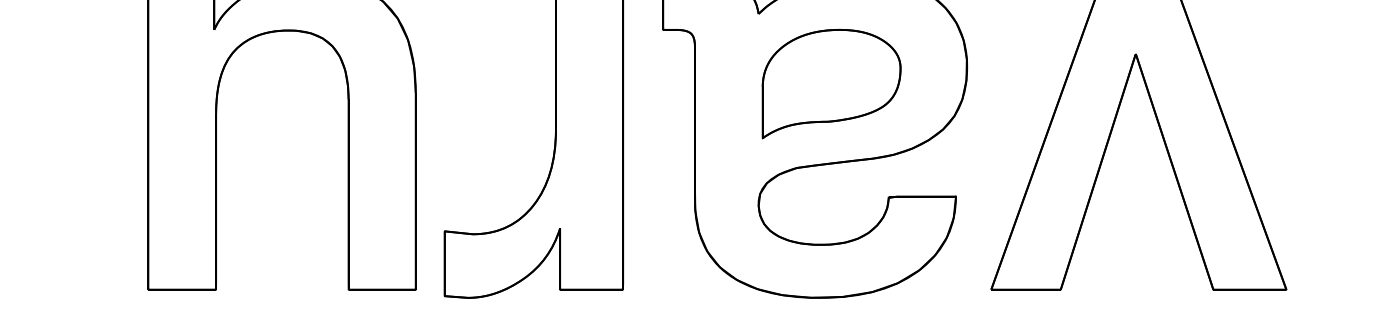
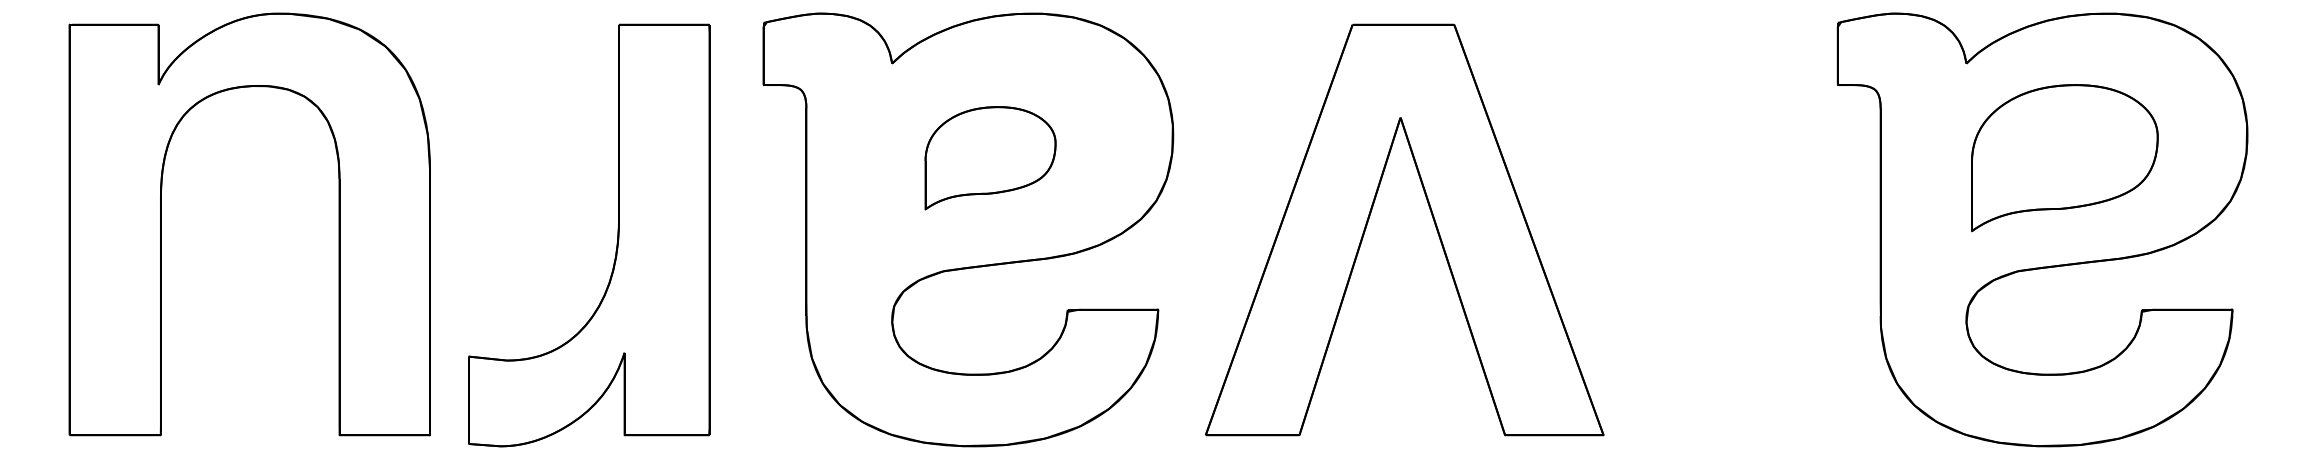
part: (831, 84) -> (990, 158), size x0.7

